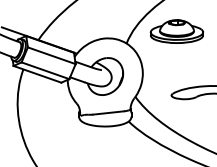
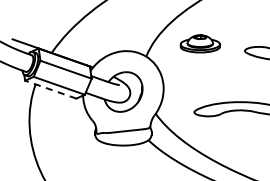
part: (177, 31) -> (200, 43), size x0.7
line: (37, 74) -> (50, 89), solid -> dashed

